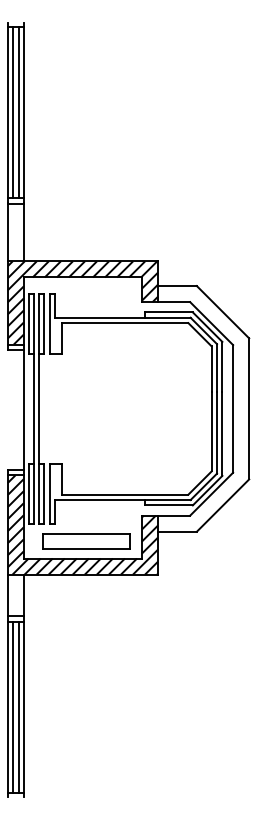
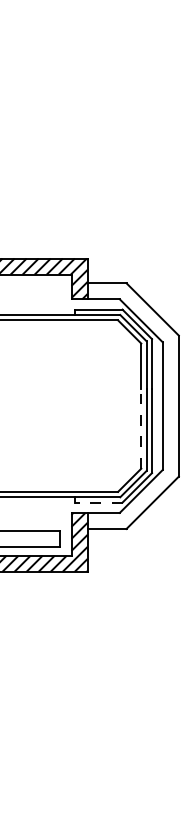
line: (211, 431) -> (141, 428), solid -> dashed
line: (168, 505) -> (98, 502), solid -> dashed

